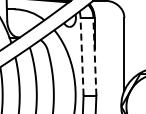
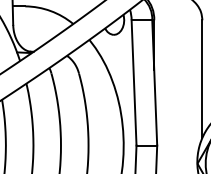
line: (82, 56) -> (134, 82), dashed -> solid
line: (94, 56) -> (154, 82), dashed -> solid

